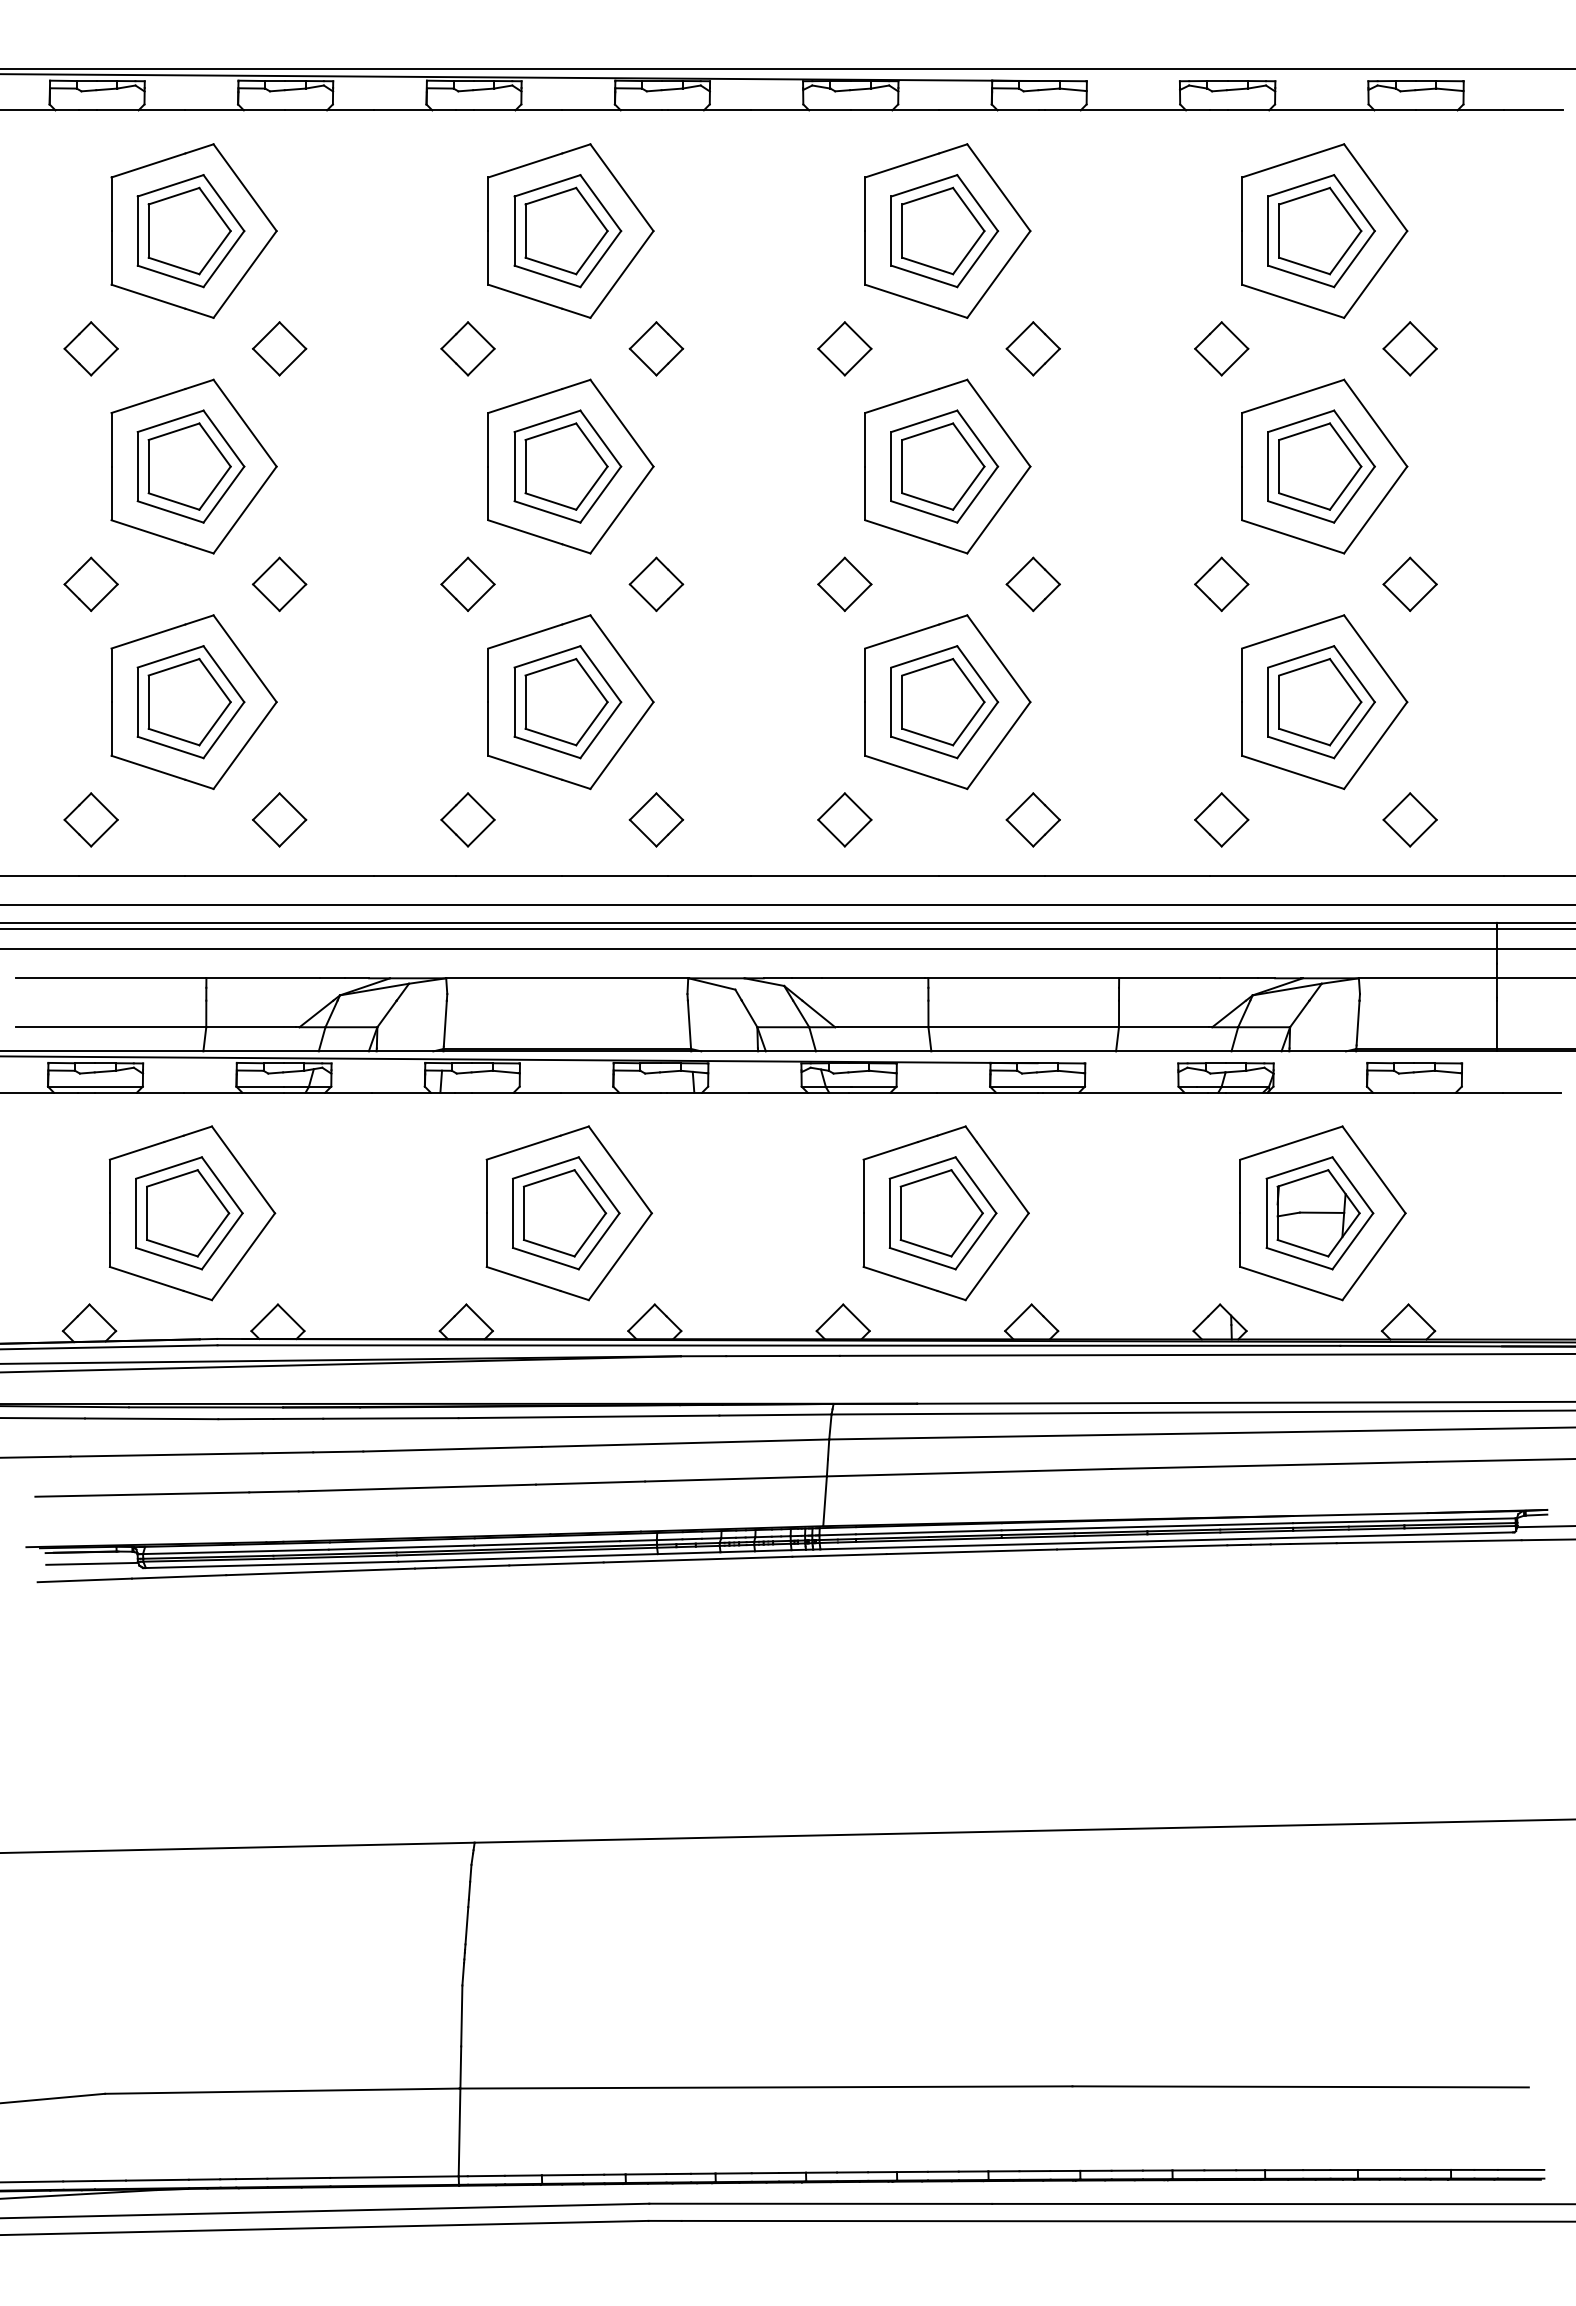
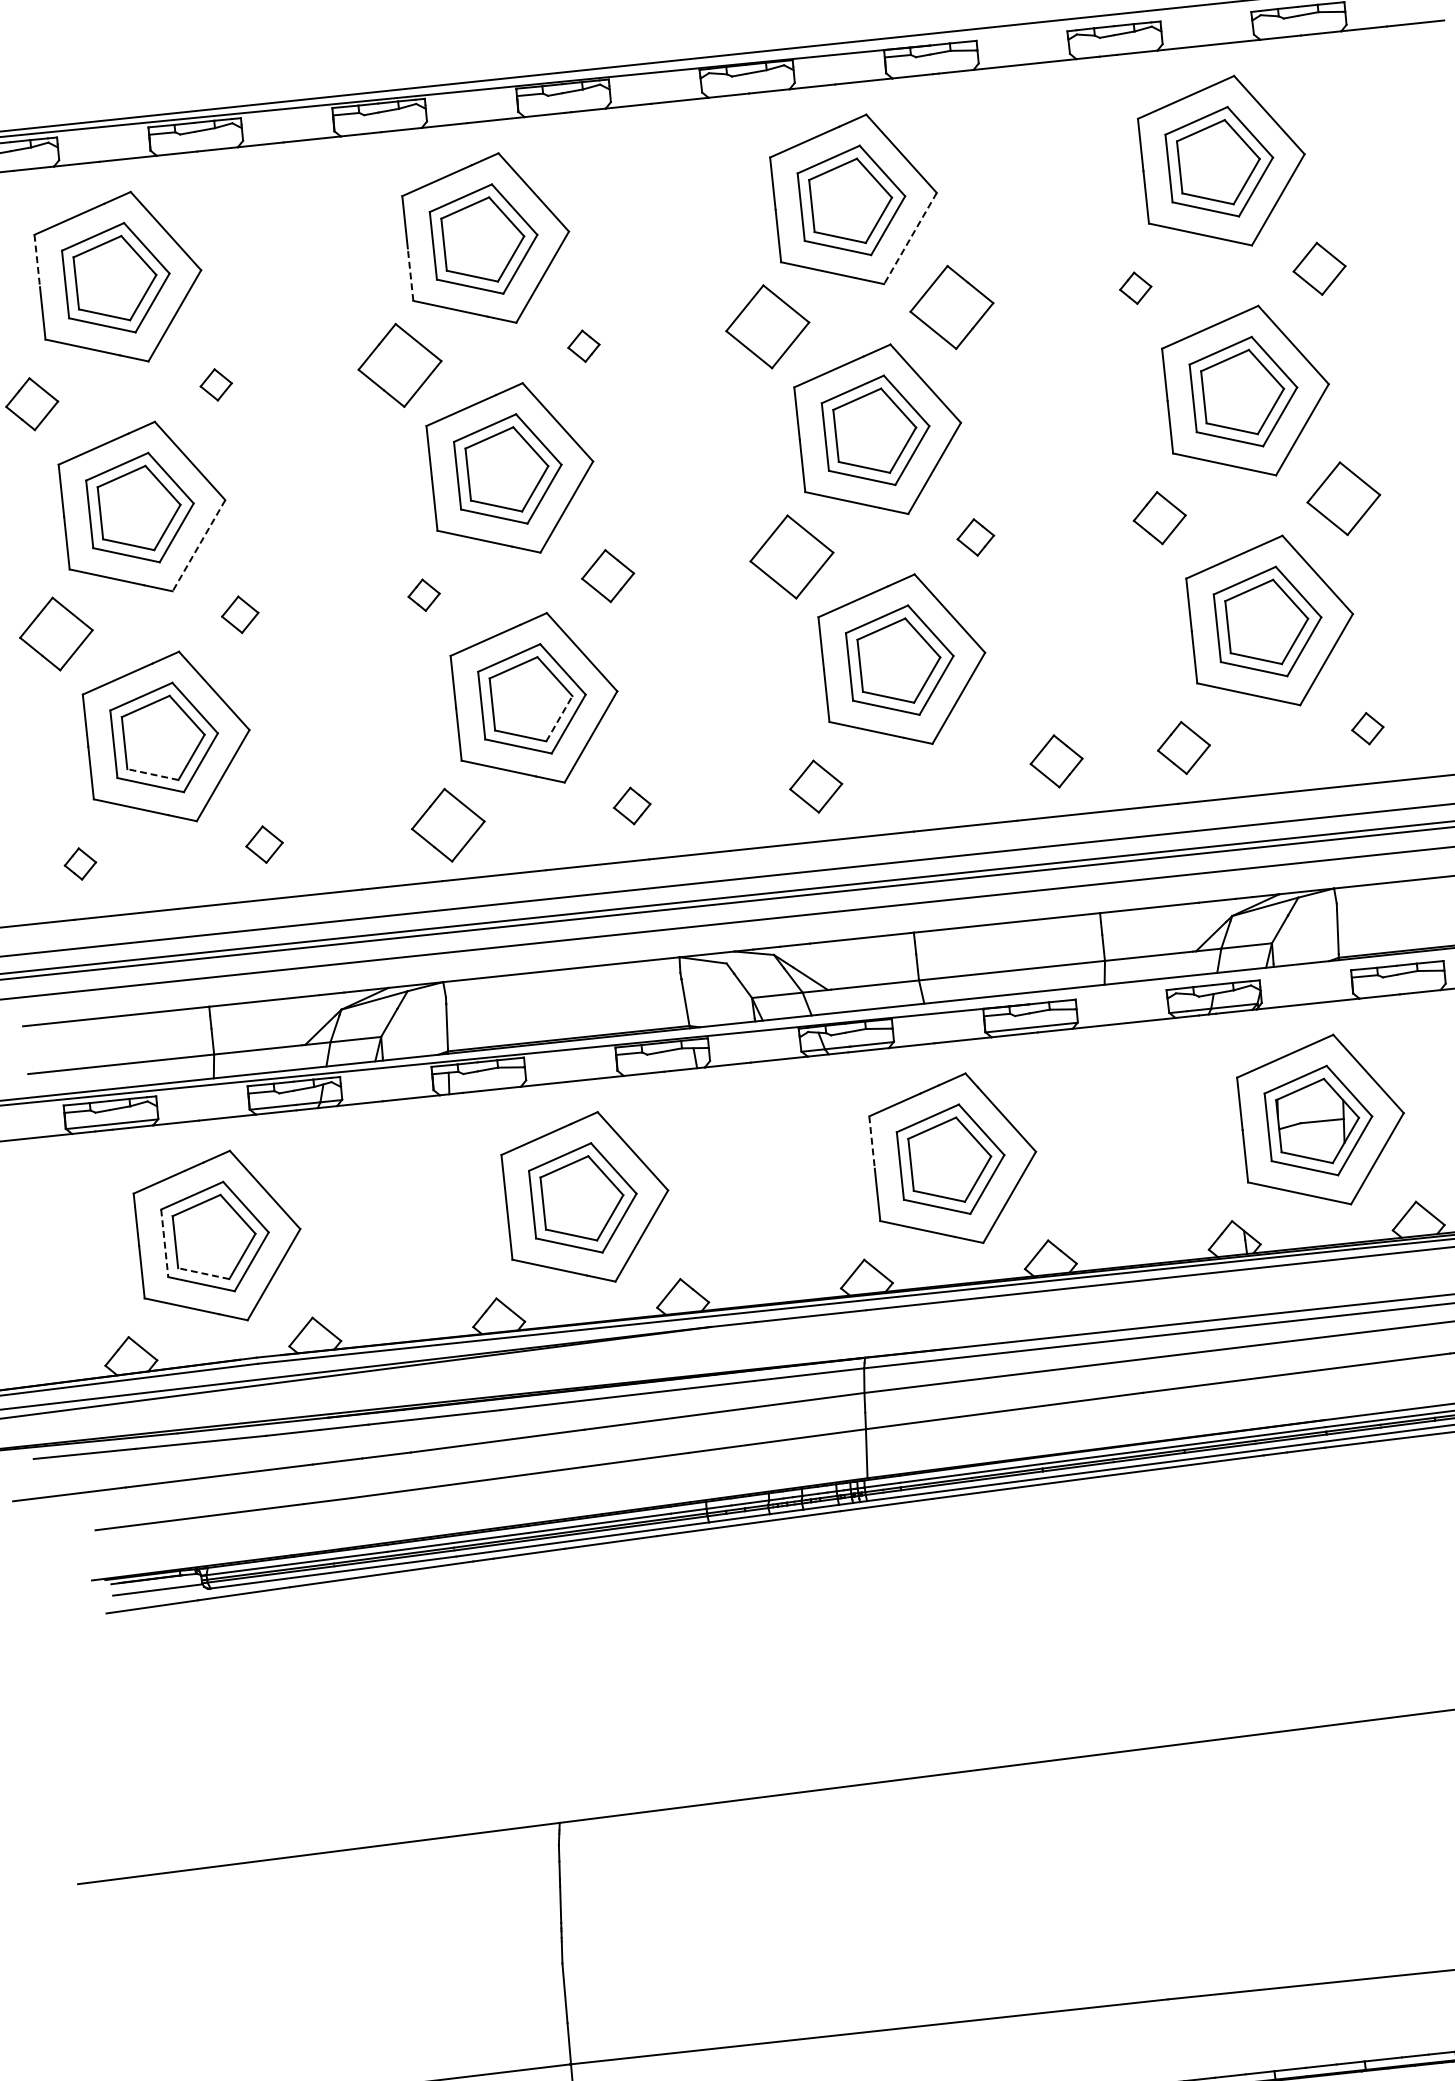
line: (111, 204) -> (37, 261), solid -> dashed
line: (488, 257) -> (410, 274), solid -> dashed
line: (998, 274) -> (910, 238), solid -> dashed
part: (279, 348) -> (215, 384), size x0.6
part: (467, 348) -> (399, 365), size x1.6
part: (656, 348) -> (583, 345), size x0.6
part: (844, 348) -> (767, 326), size x1.6
part: (1032, 348) -> (950, 307), size x1.6
part: (1221, 348) -> (1135, 287), size x0.6
line: (245, 510) -> (199, 546), solid -> dashed
part: (467, 583) -> (423, 594), size x0.6
part: (844, 583) -> (791, 555), size x1.6
part: (90, 584) -> (55, 634), size x1.4
part: (279, 584) -> (240, 614), size x0.7
part: (1032, 584) -> (975, 537), size x0.7
part: (1409, 584) -> (1343, 498), size x1.4
line: (591, 723) -> (558, 718), solid -> dashed
line: (174, 737) -> (153, 774), solid -> dashed
part: (90, 819) -> (79, 863), size x0.6
part: (279, 819) -> (264, 844), size x0.7
part: (467, 819) -> (447, 824), size x1.4
part: (656, 819) -> (632, 805), size x0.7
part: (1032, 819) -> (1055, 761), moved
part: (1409, 819) -> (1367, 728), size x0.6
line: (863, 1186) -> (871, 1142), solid -> dashed
line: (136, 1213) -> (165, 1243), solid -> dashed
line: (172, 1248) -> (203, 1273), solid -> dashed

